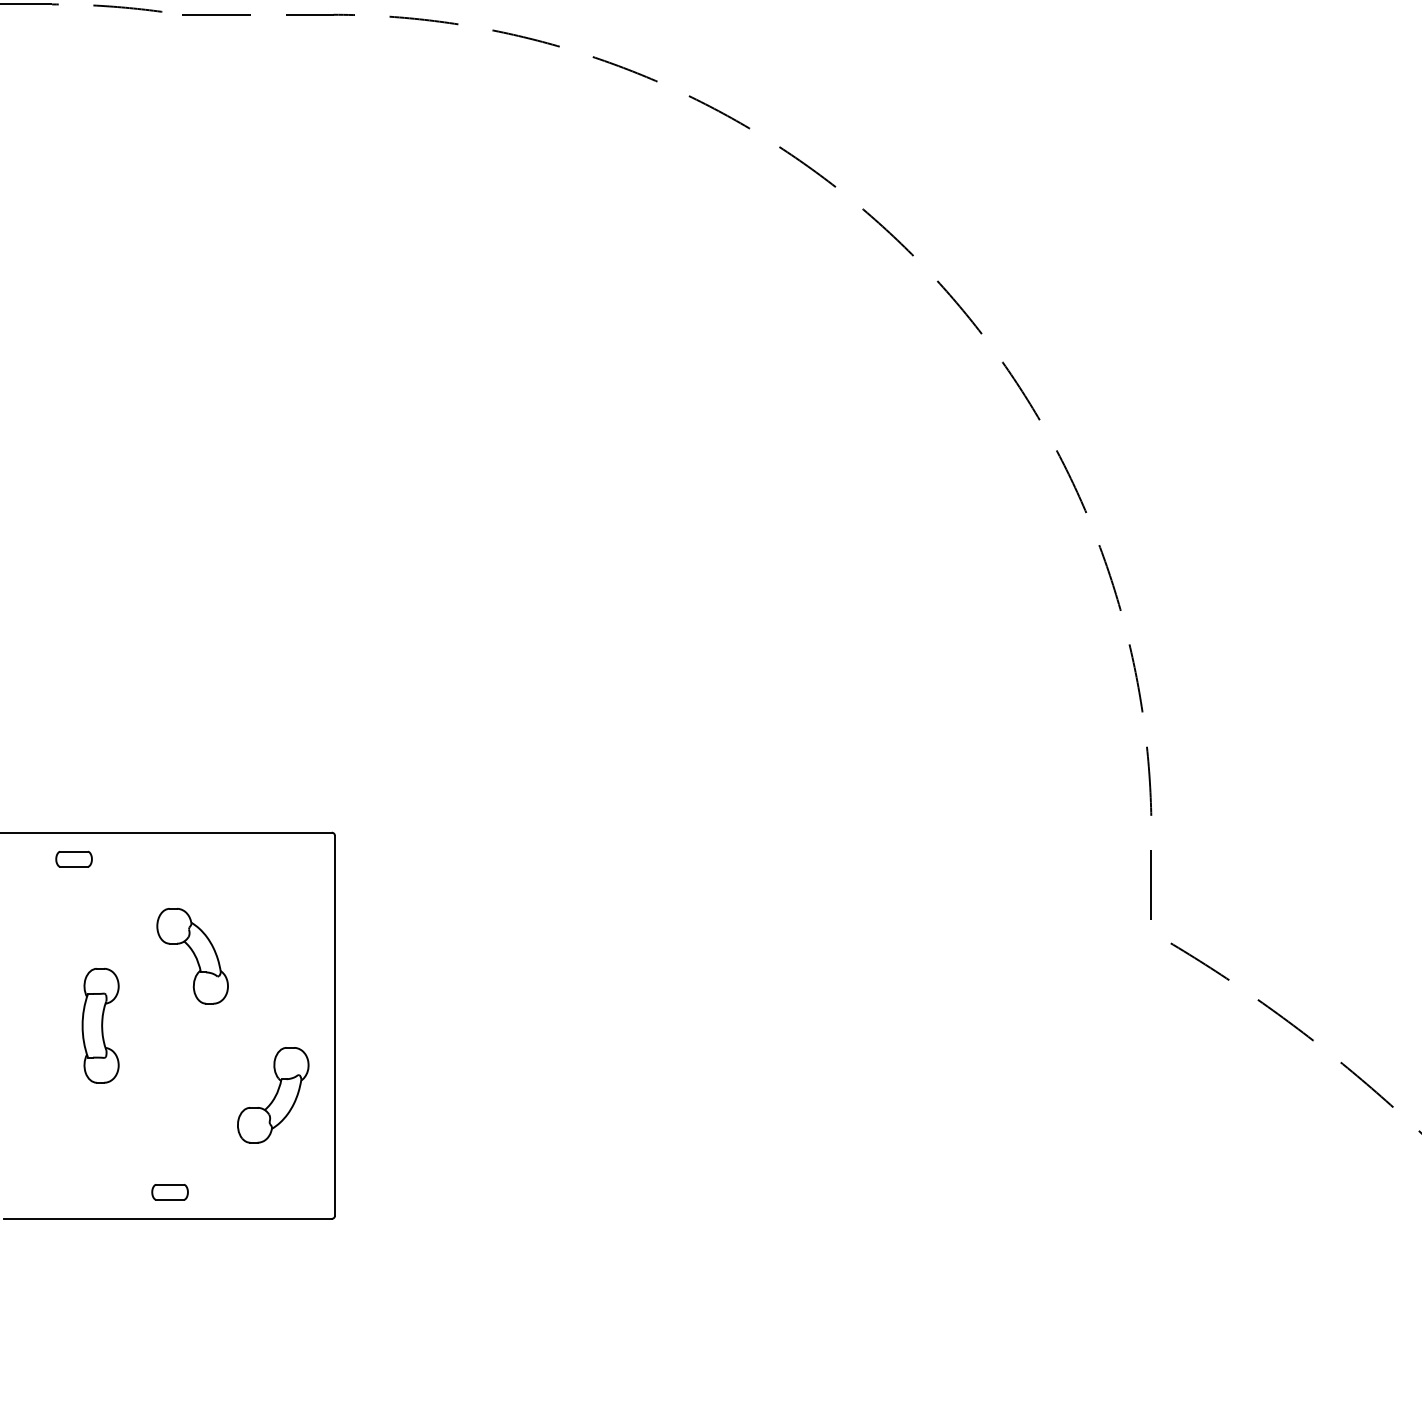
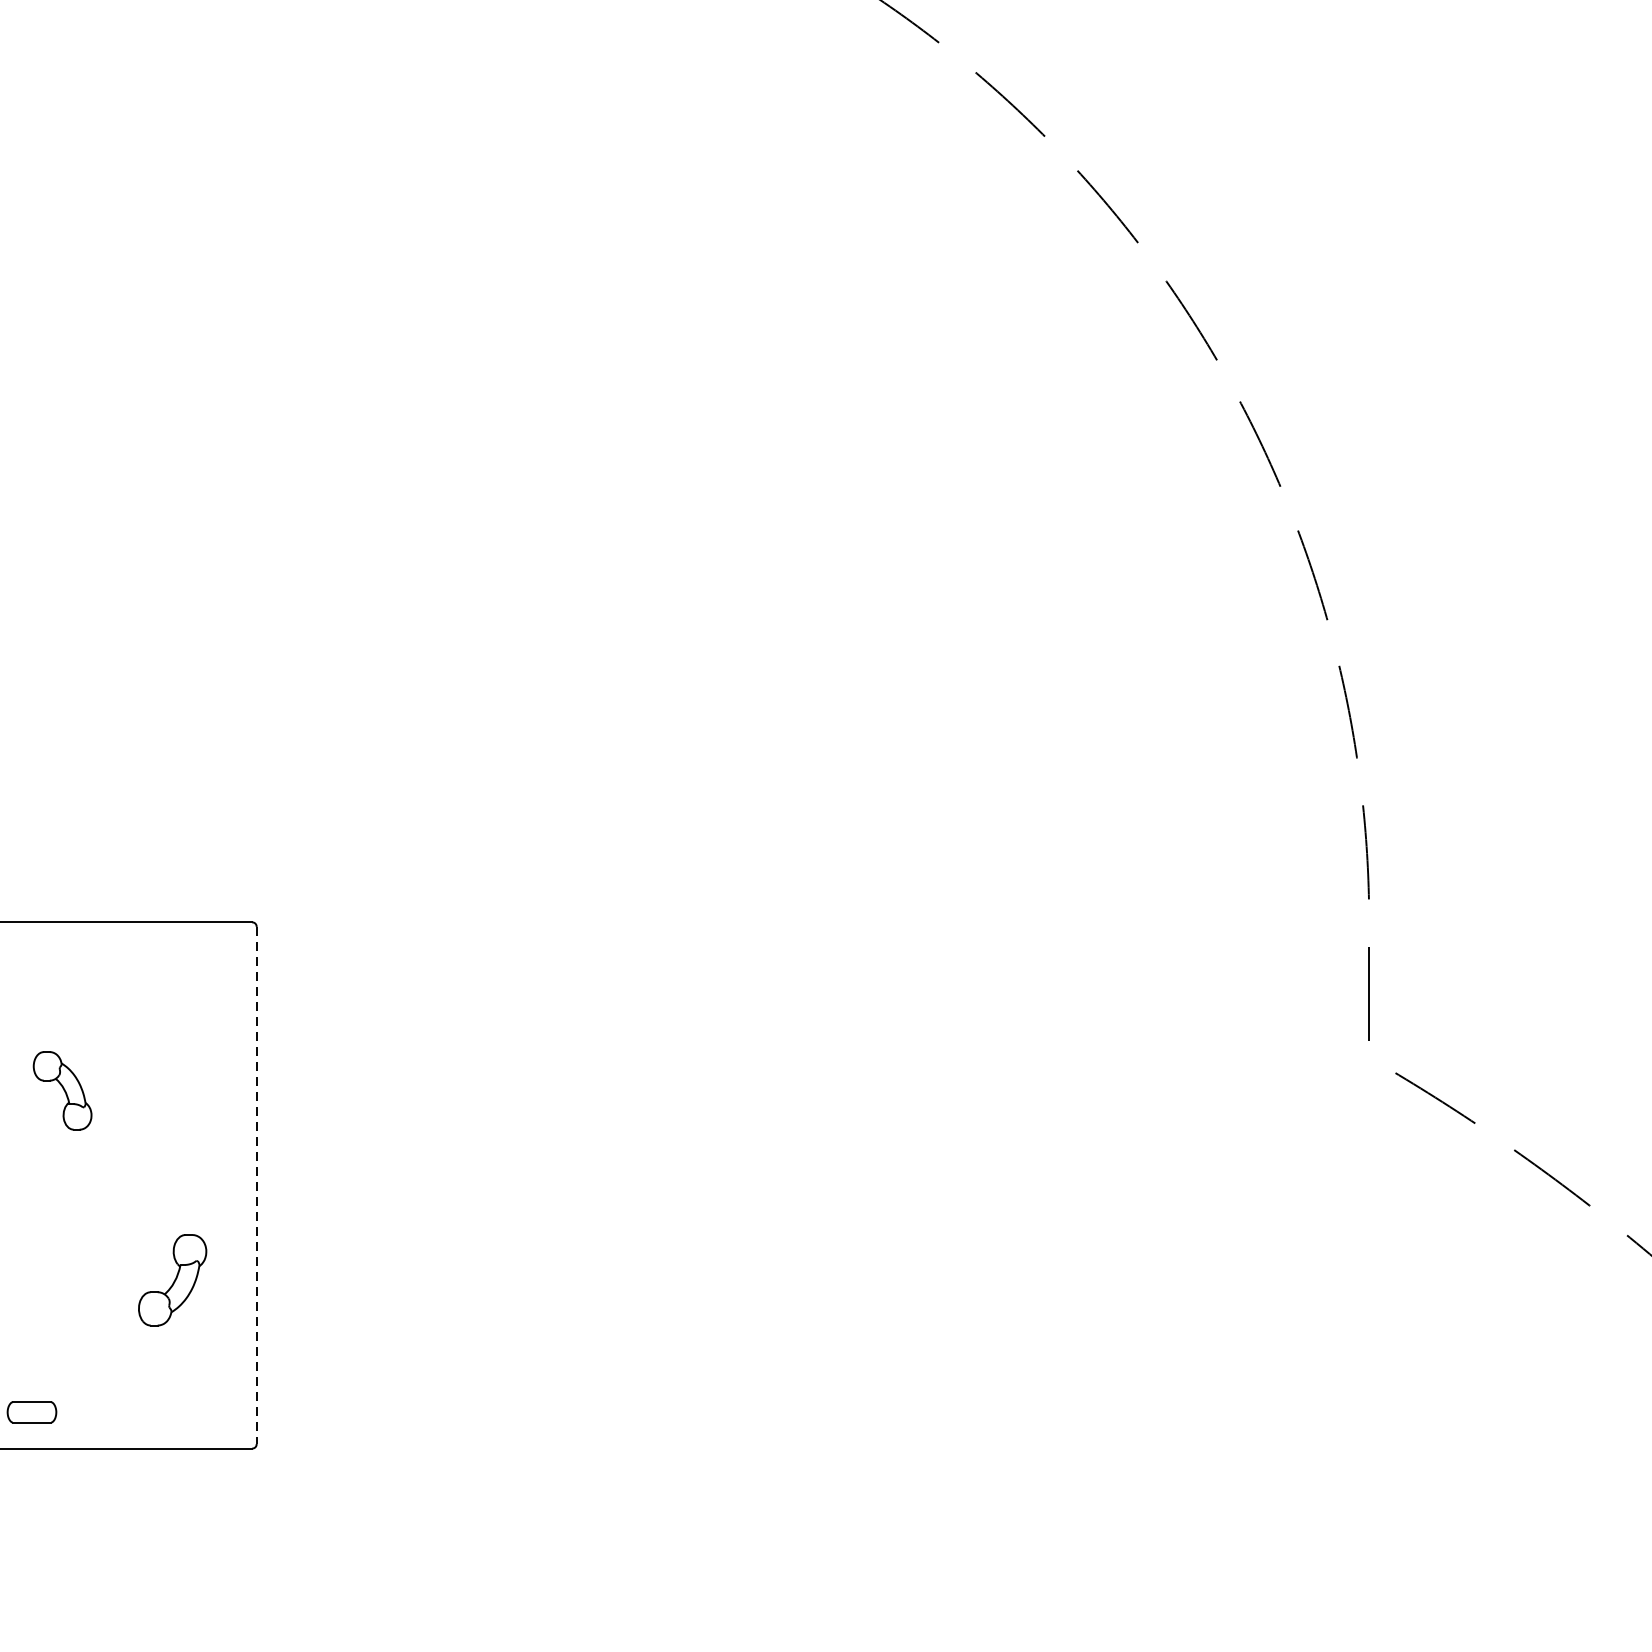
part: (192, 956) -> (62, 1091), size x0.6
line: (334, 1025) -> (255, 1185), solid -> dashed
part: (273, 1095) -> (172, 1280), size x0.7

